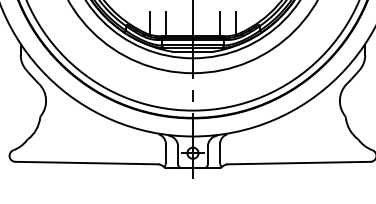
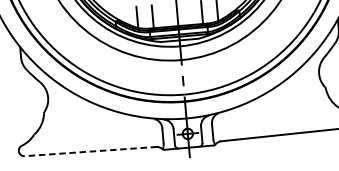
line: (87, 163) -> (91, 151), solid -> dashed

